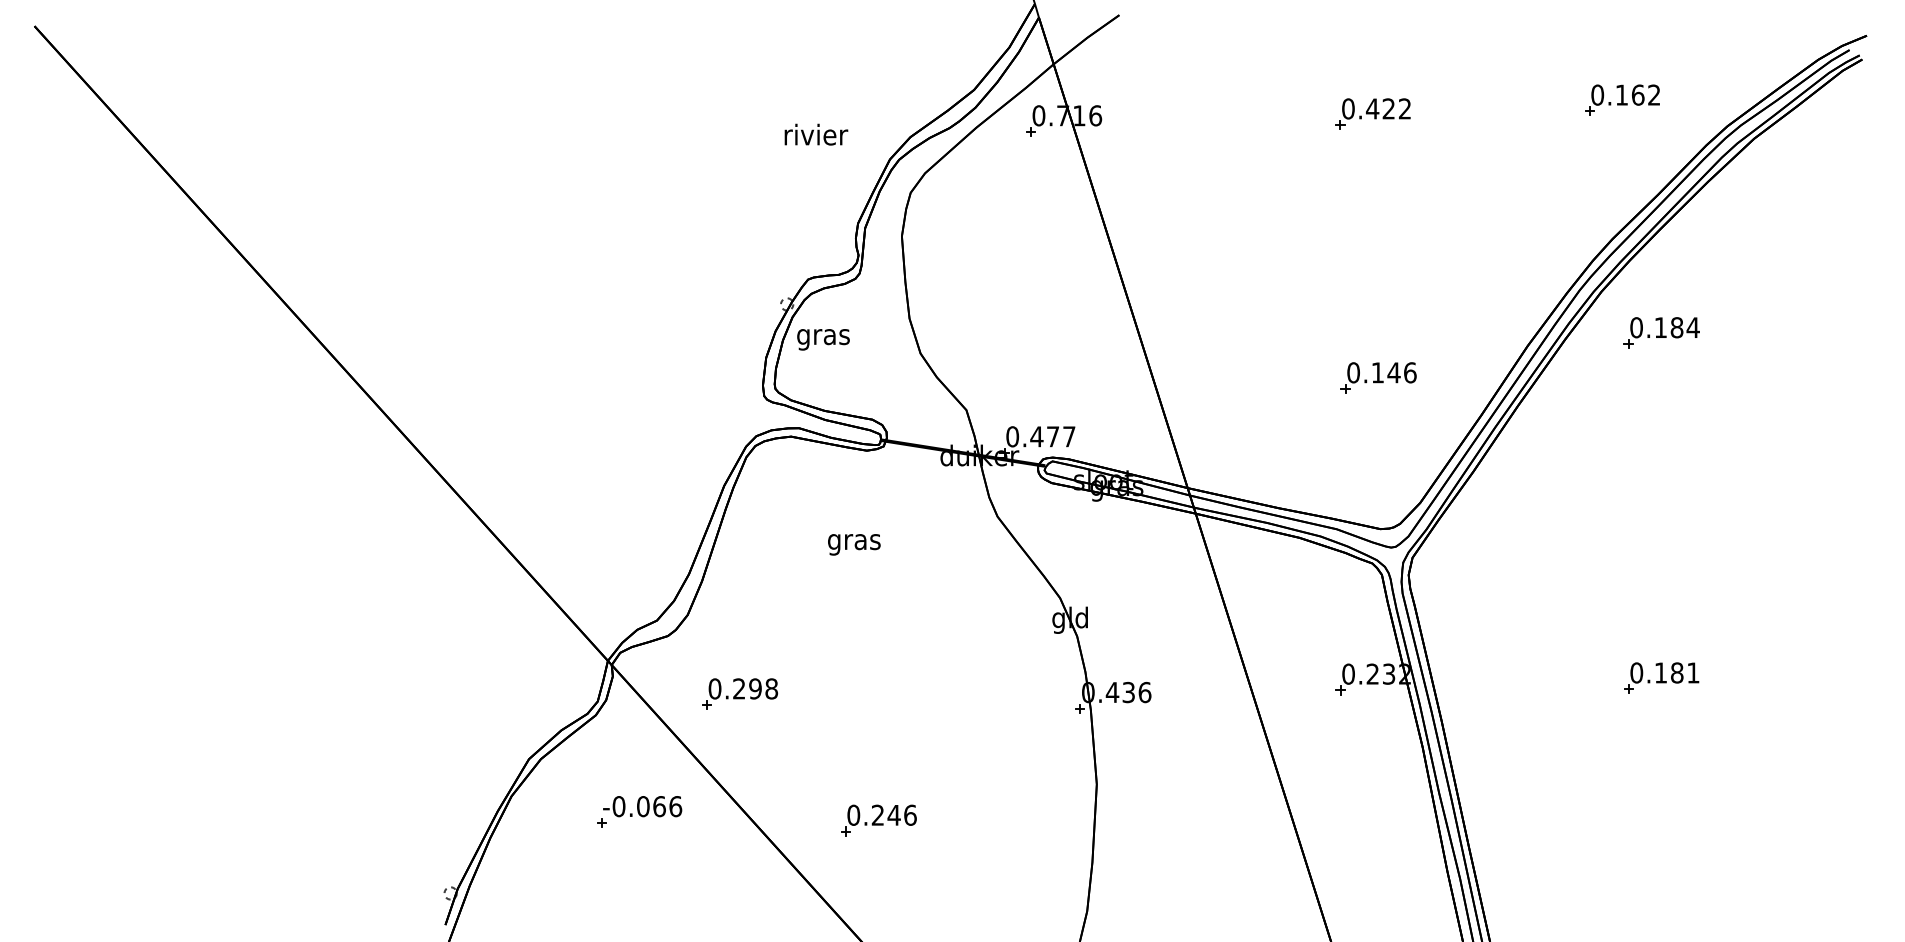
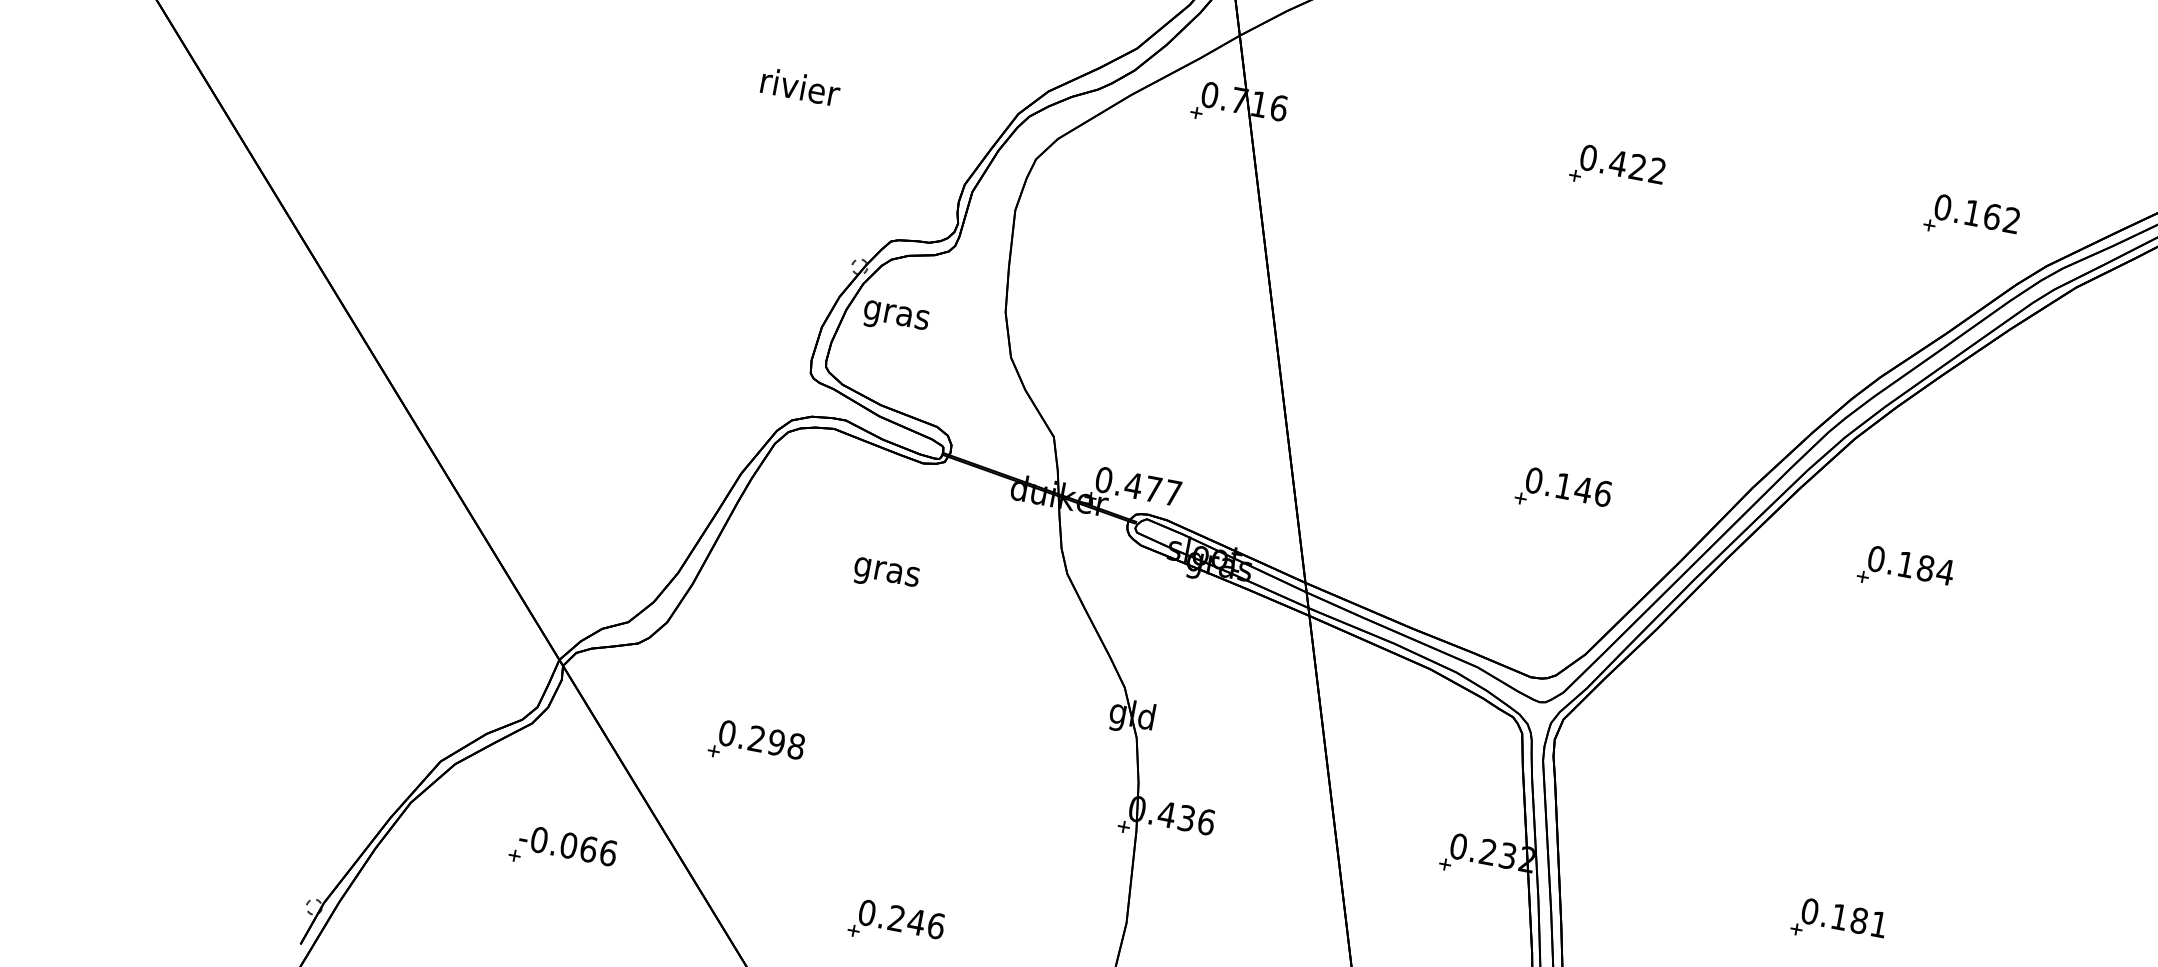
part: (1622, 99) -> (1972, 218), moved
text: (816, 134) -> (800, 86), moved
part: (1661, 332) -> (1905, 570), moved
part: (739, 693) -> (756, 744), moved
part: (878, 820) -> (896, 924), moved

